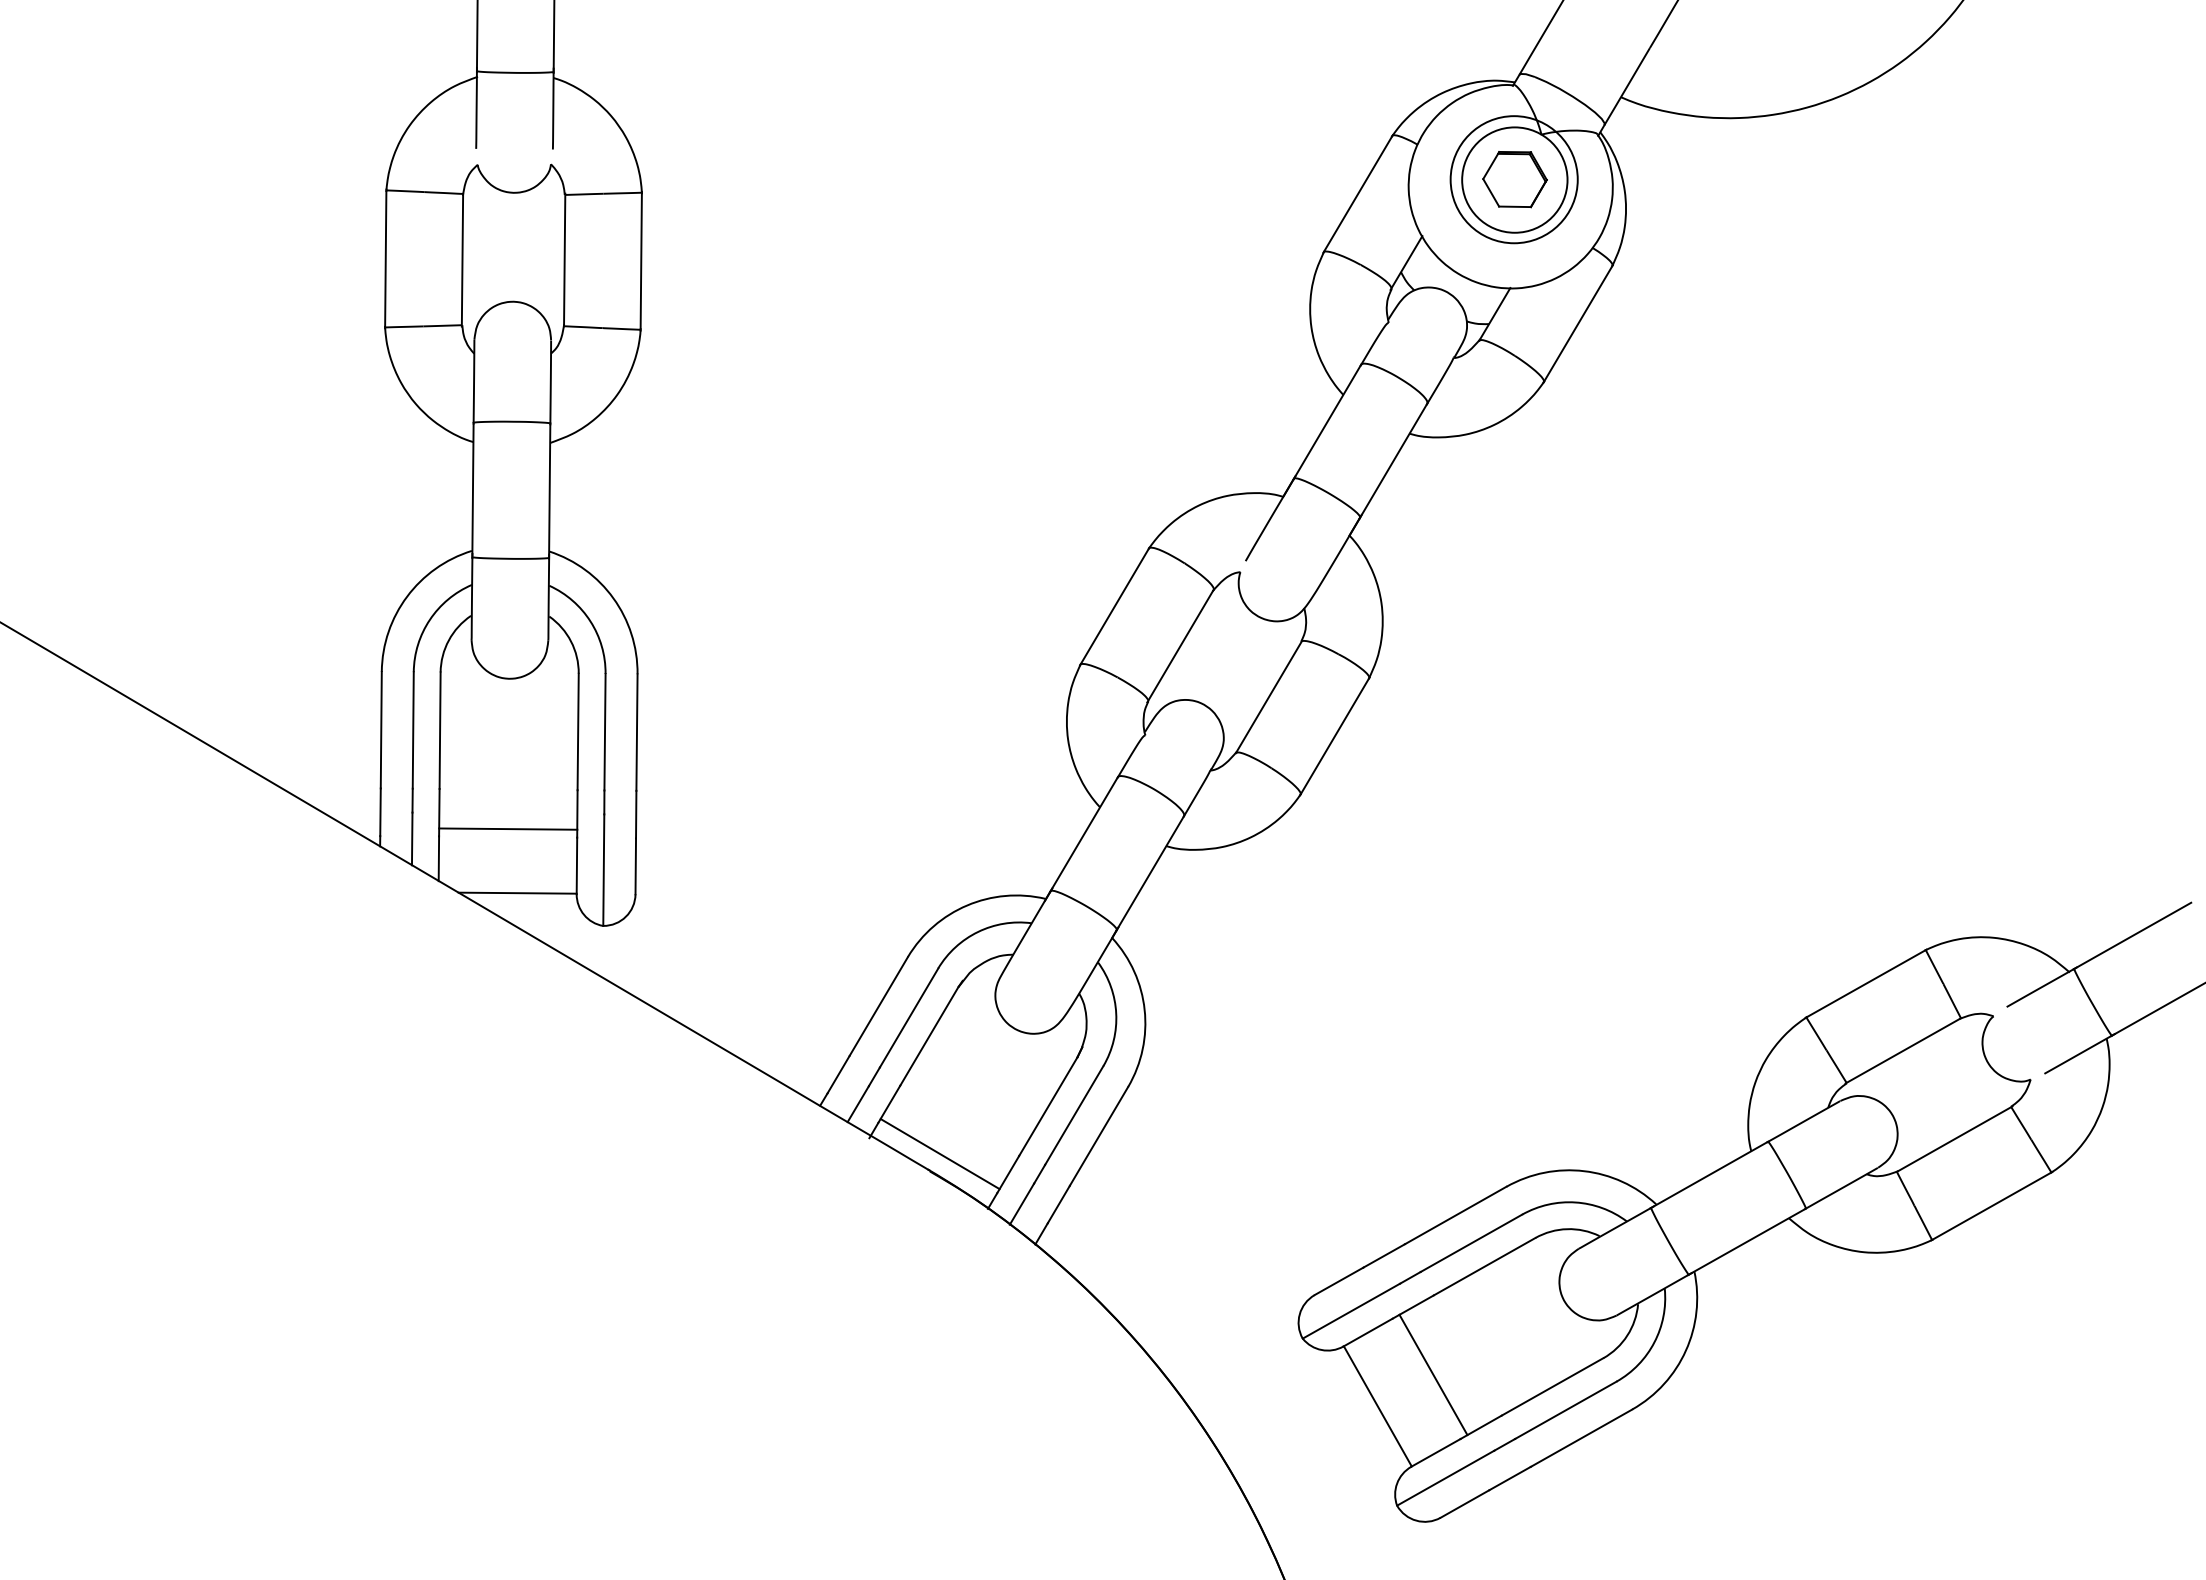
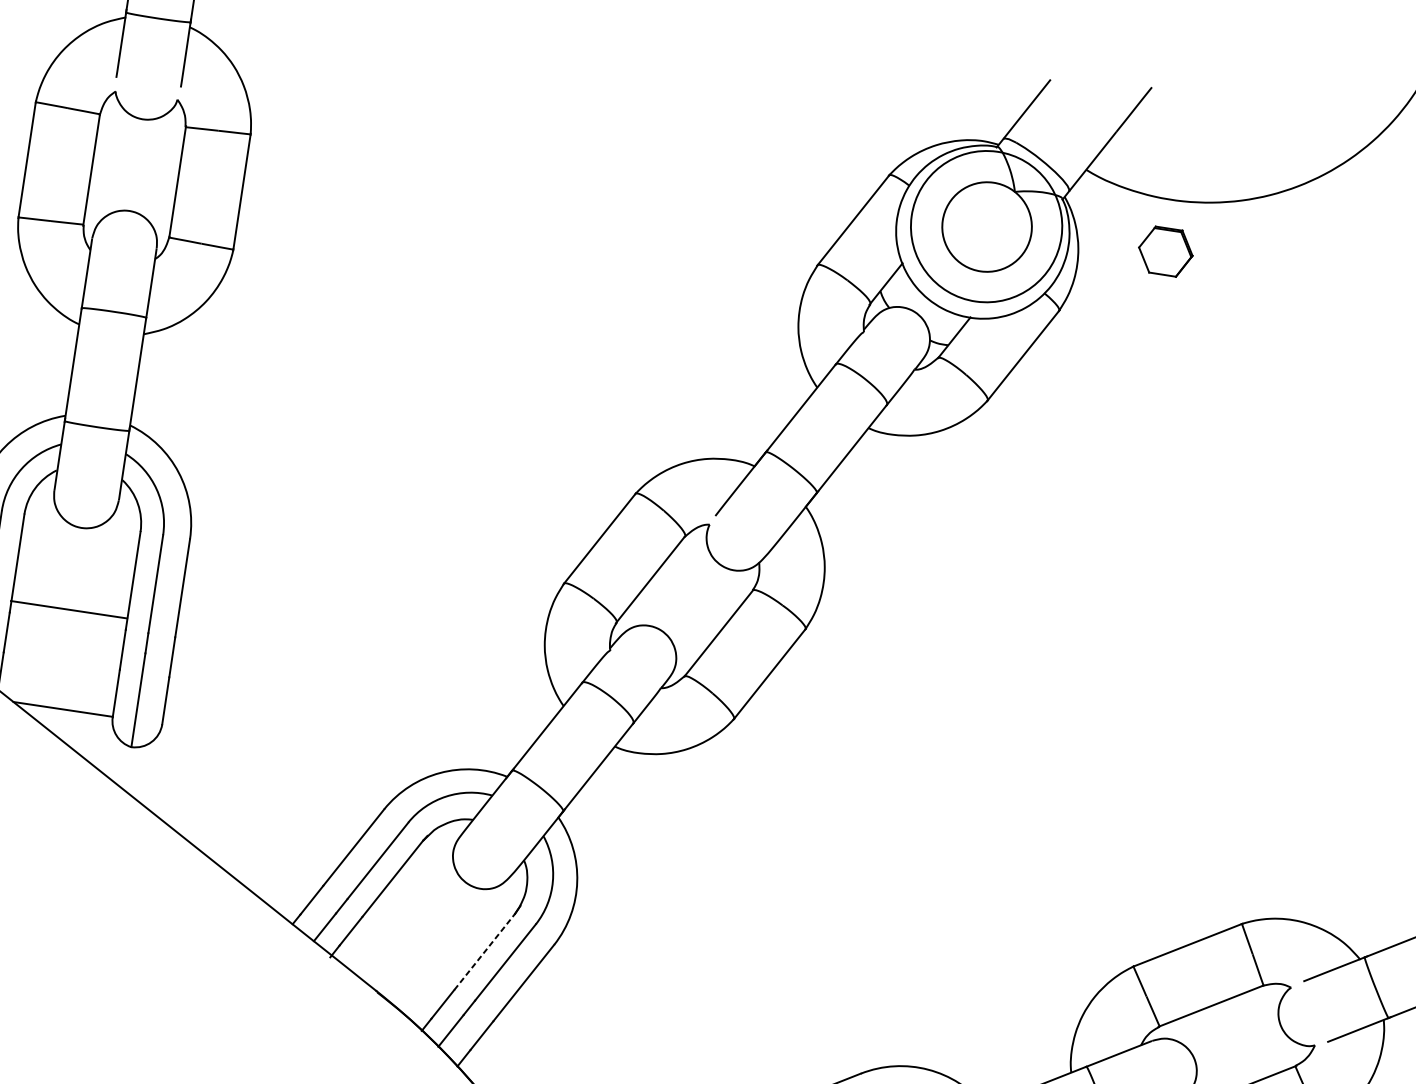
circle: (1513, 179) -> (986, 226), size x1.4
part: (1514, 179) -> (1165, 251), moved
line: (508, 828) -> (69, 609), moved
line: (1048, 1106) -> (484, 951), solid -> dashed
line: (939, 1154) -> (387, 979), removed

